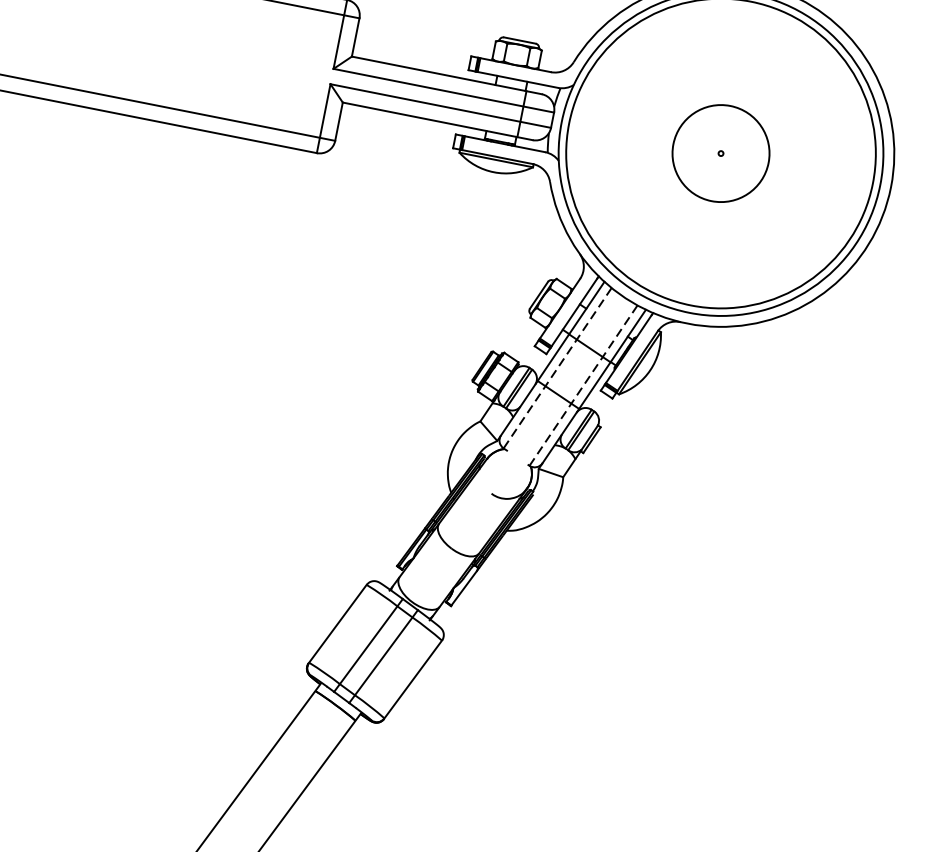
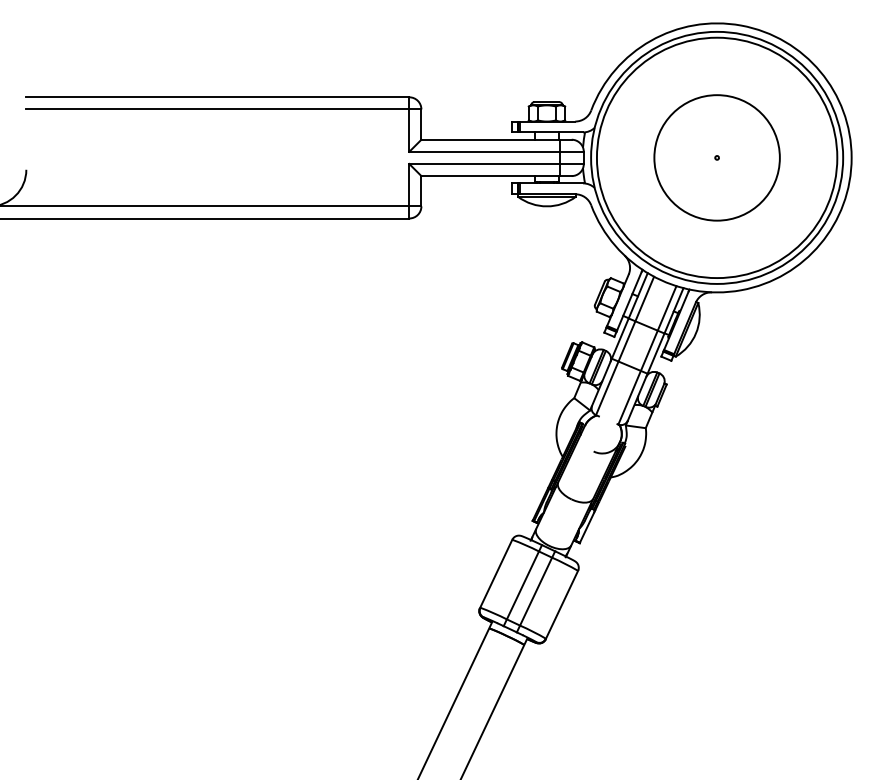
circle: (720, 152) -> (716, 157), size x1.67
line: (556, 368) -> (624, 346), dashed -> solid
line: (583, 384) -> (647, 354), dashed -> solid

